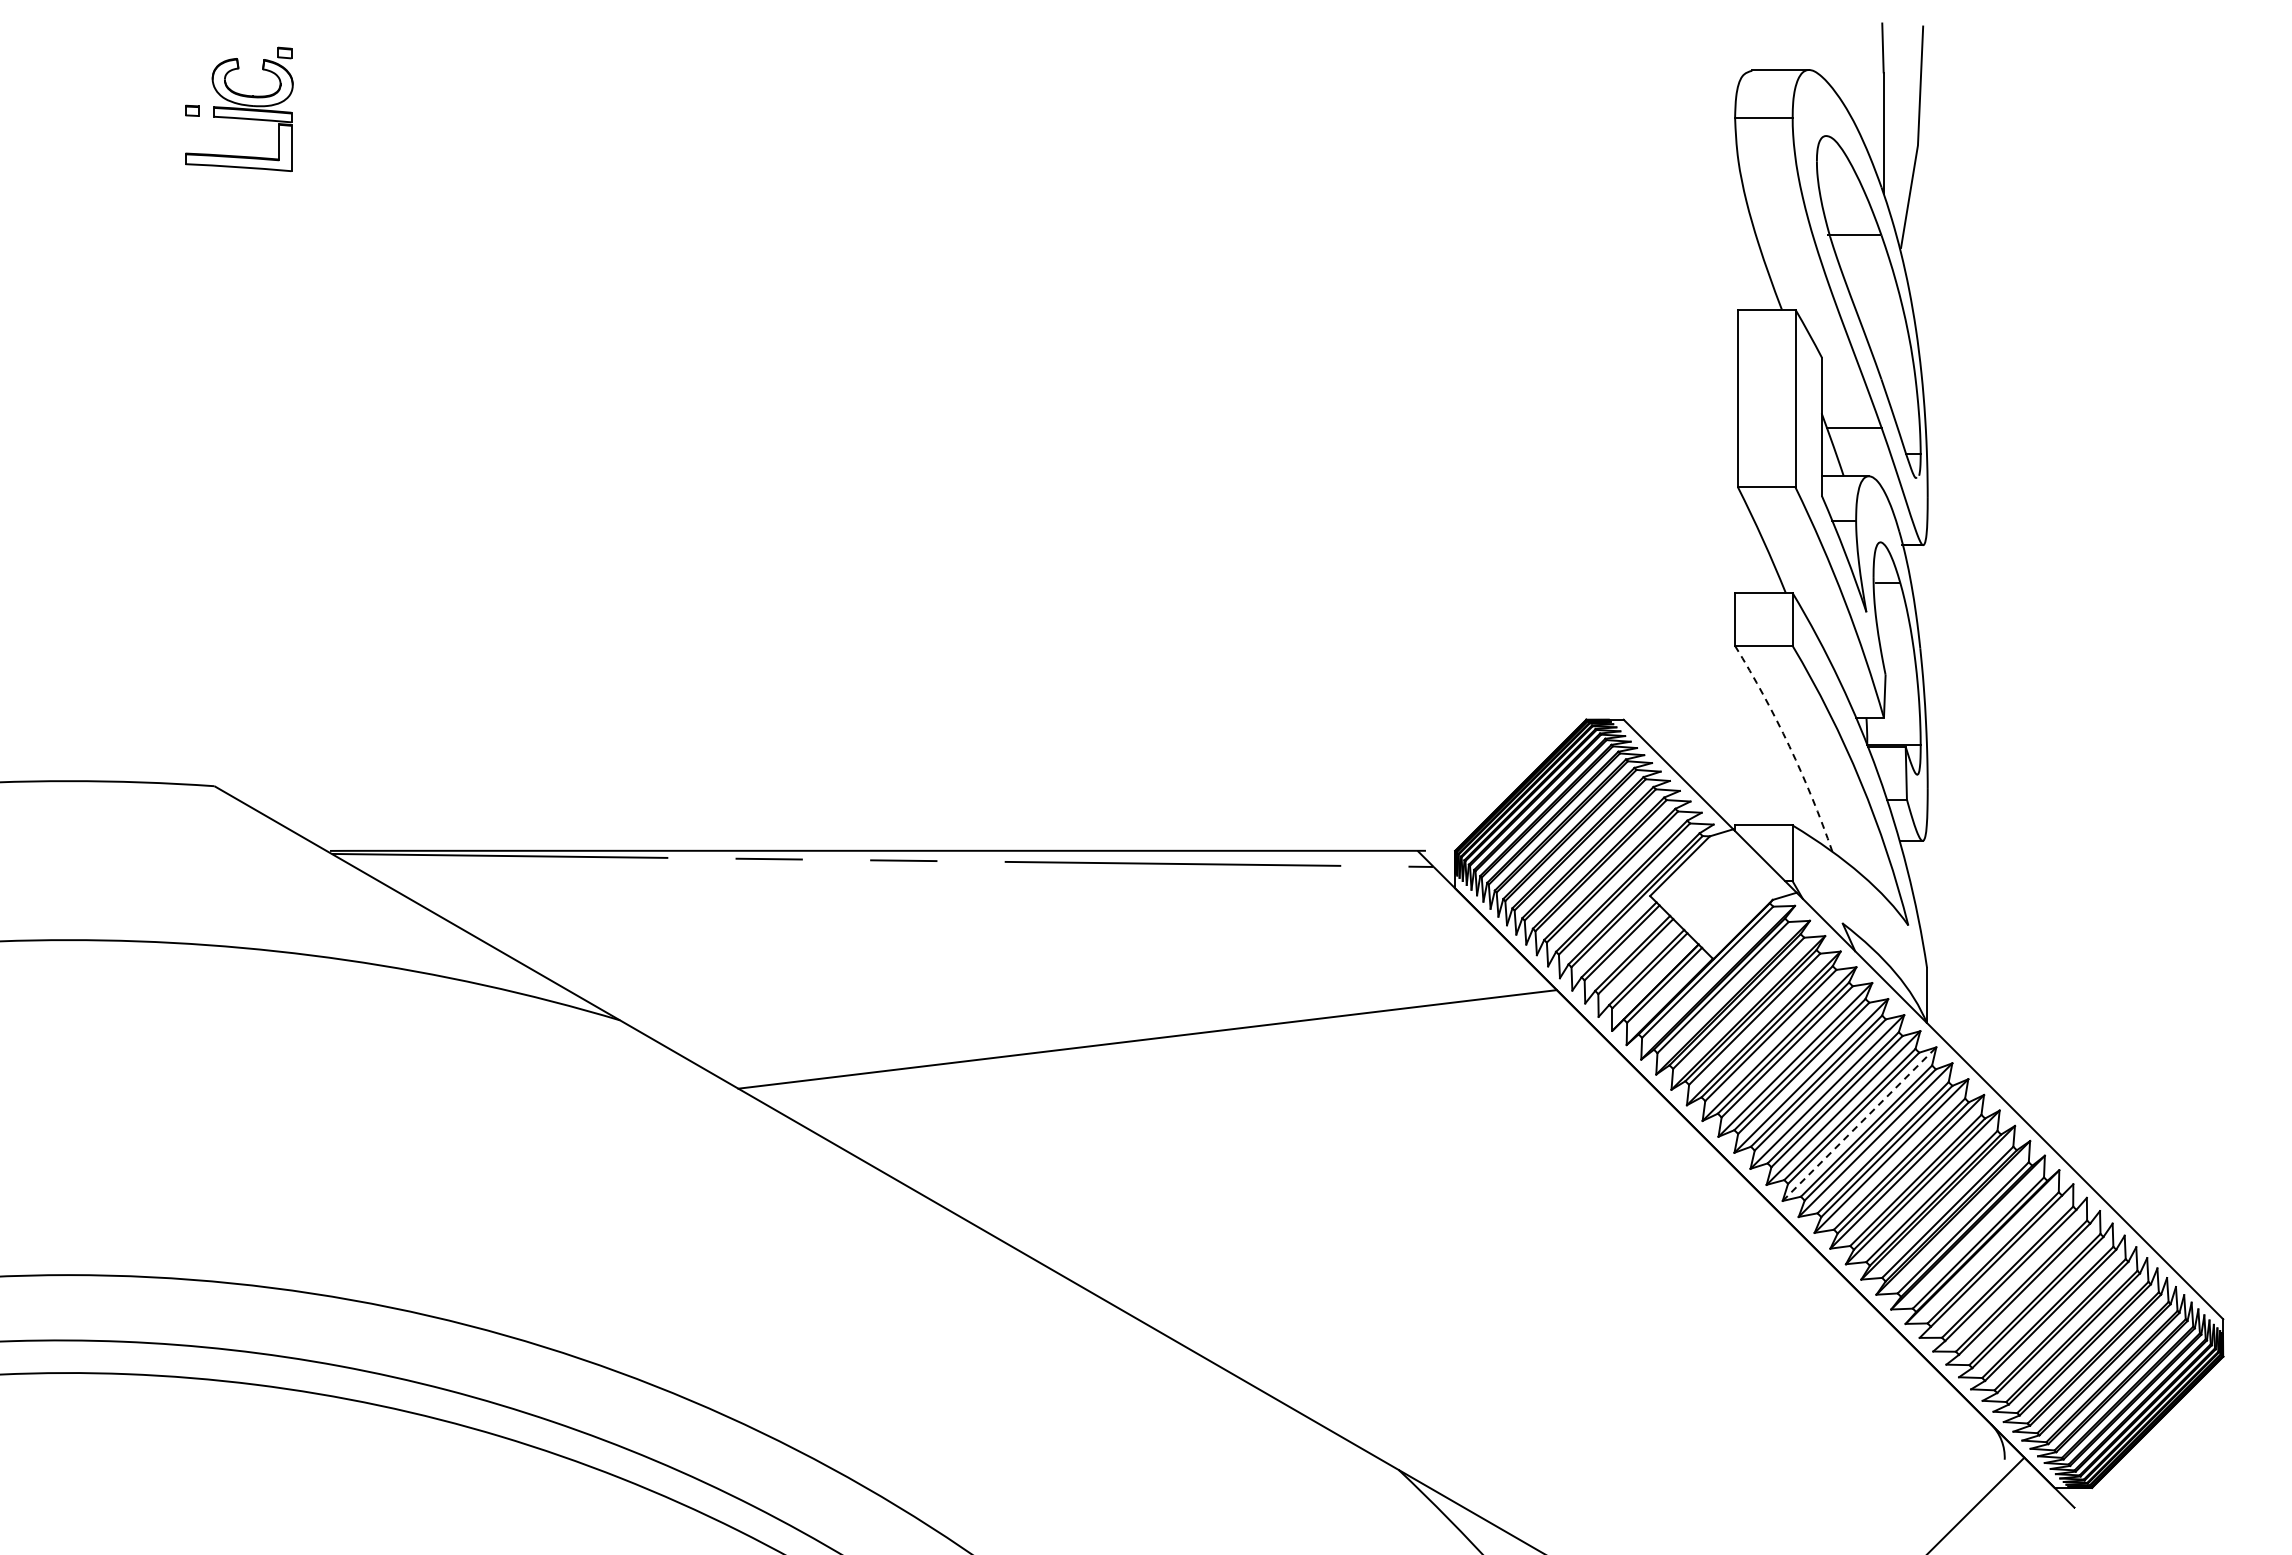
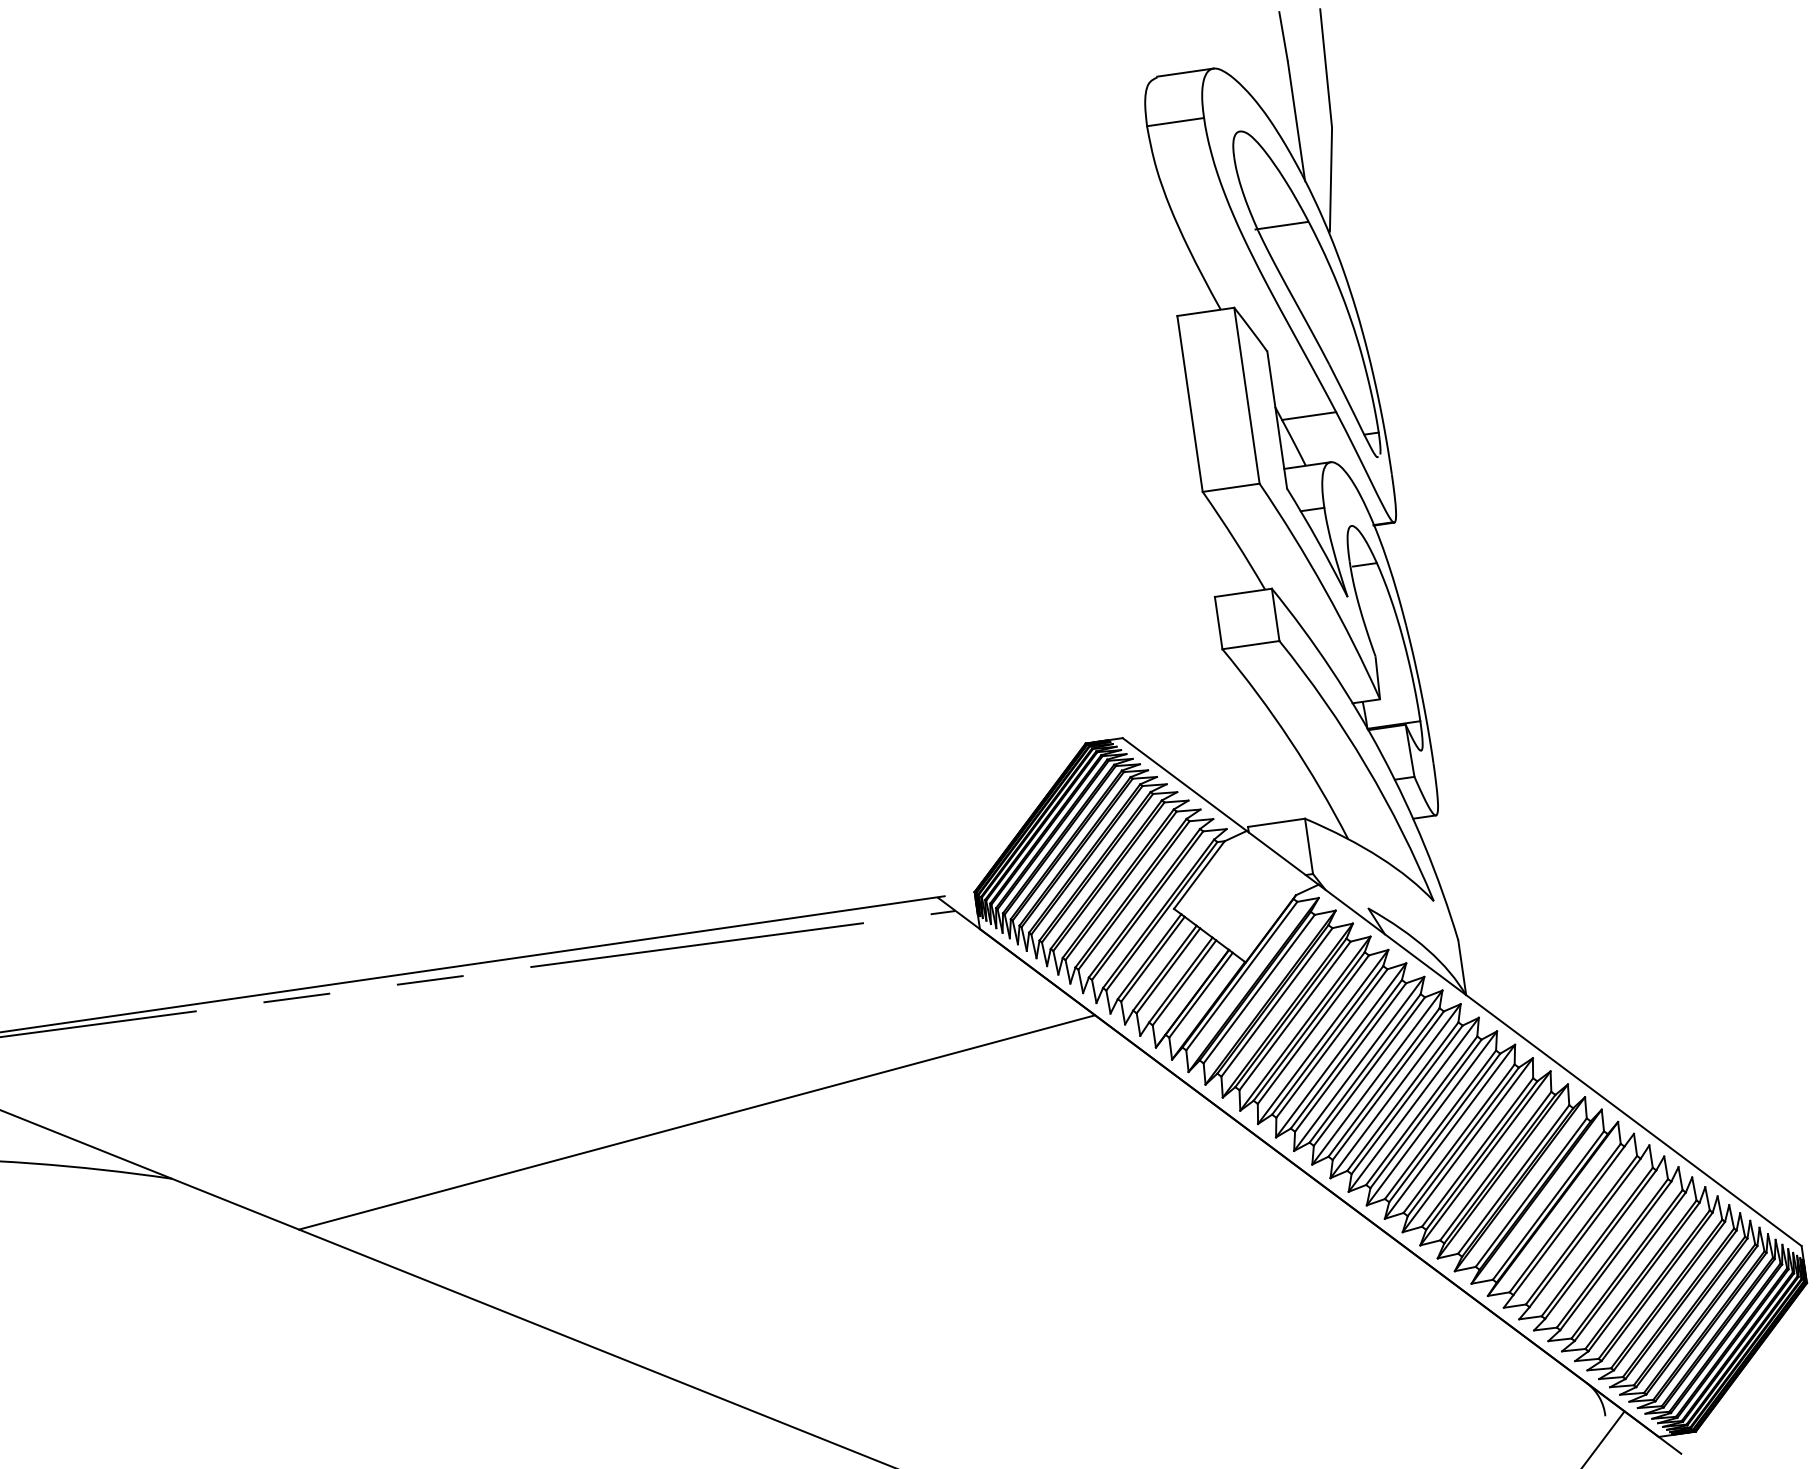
arc: (1789, 746) -> (1290, 740), dashed -> solid
line: (1859, 1124) -> (1413, 1105), dashed -> solid

